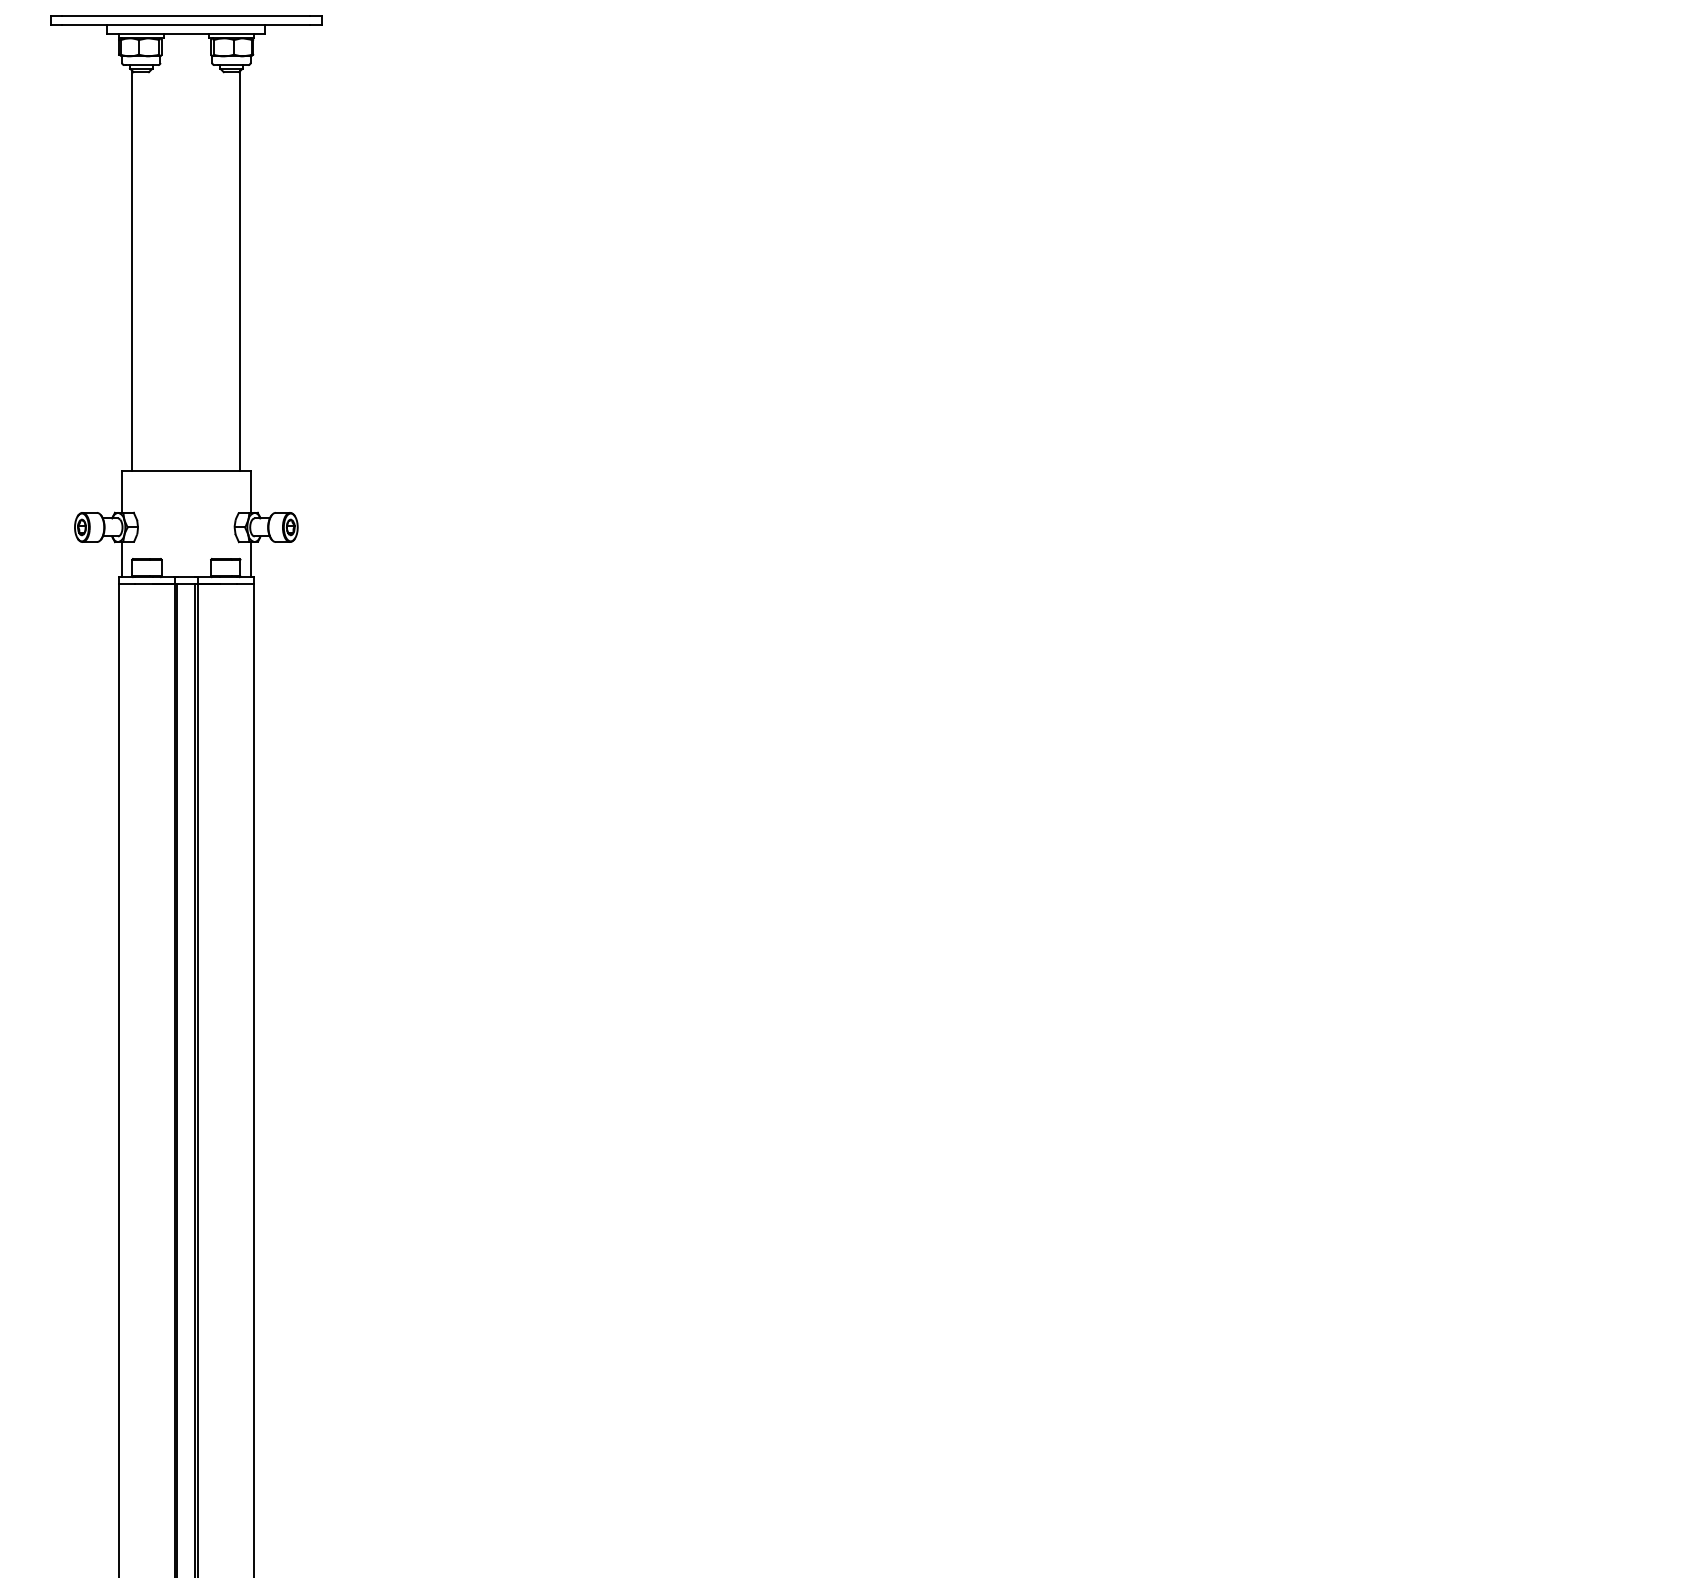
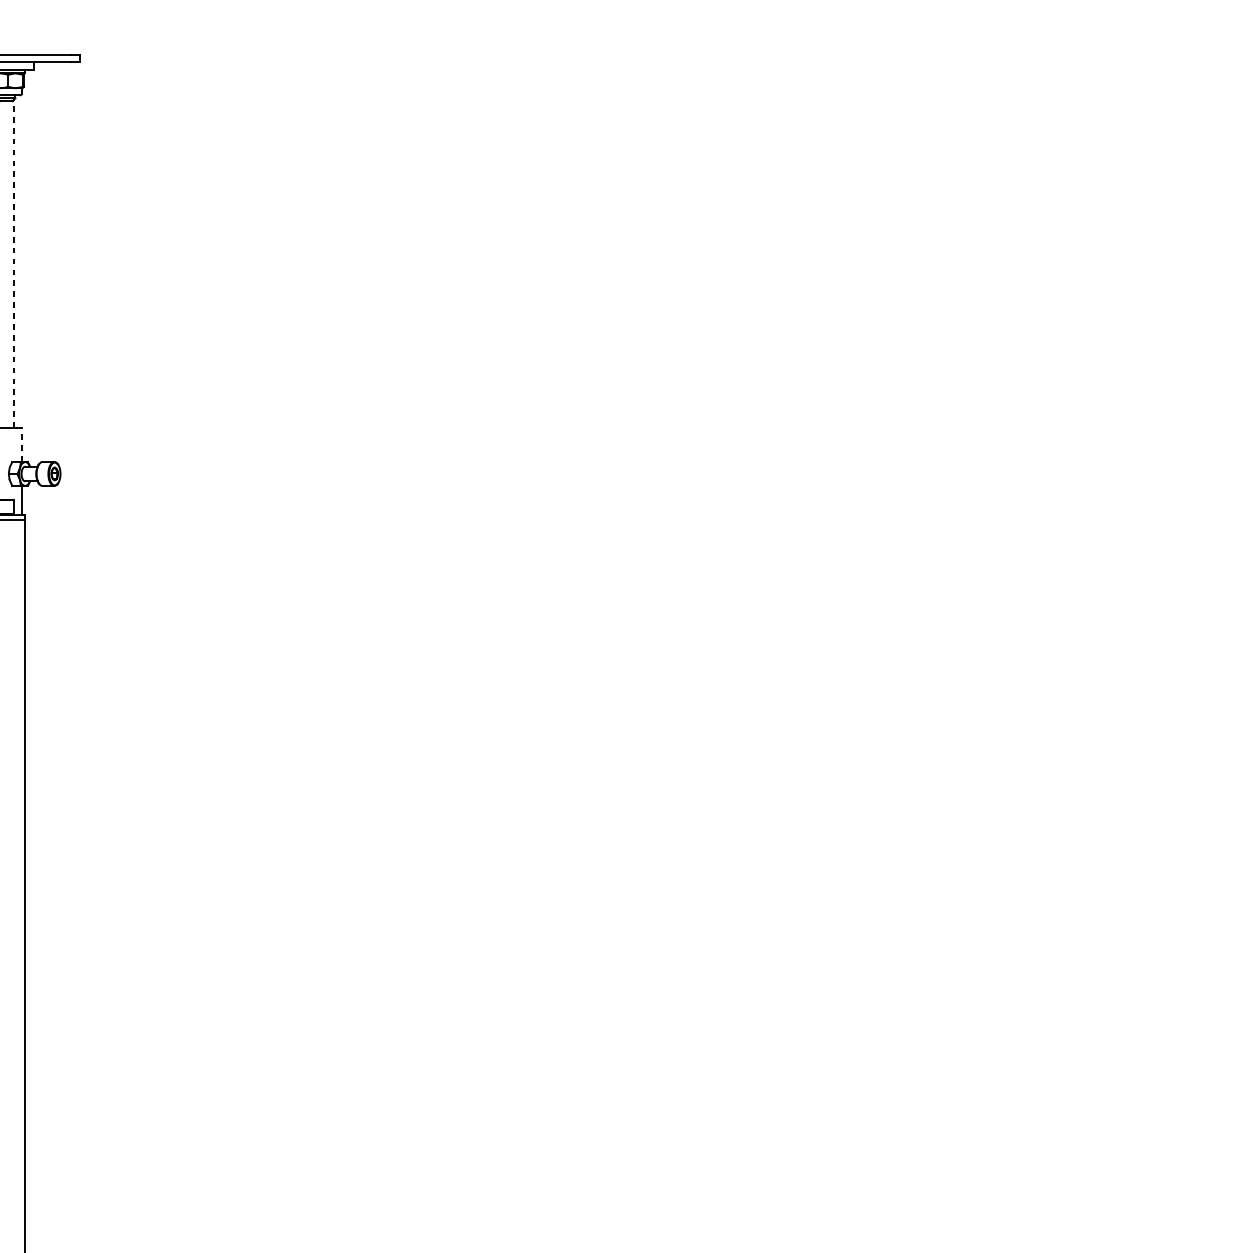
line: (240, 270) -> (13, 263), solid -> dashed
line: (250, 491) -> (21, 444), solid -> dashed

